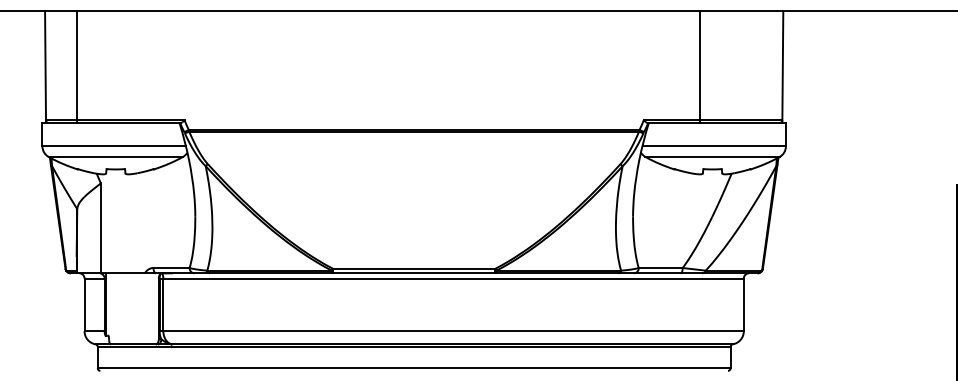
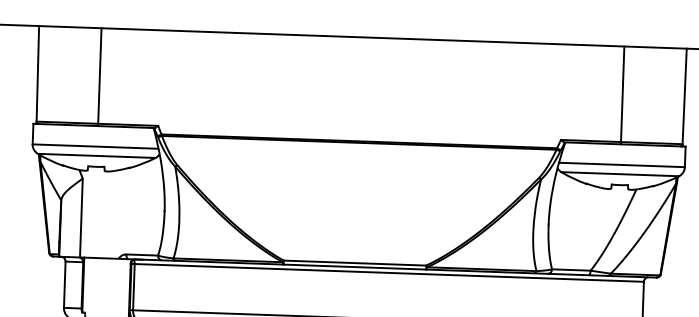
line: (77, 66) -> (100, 76), moved
line: (700, 66) -> (622, 94), moved

